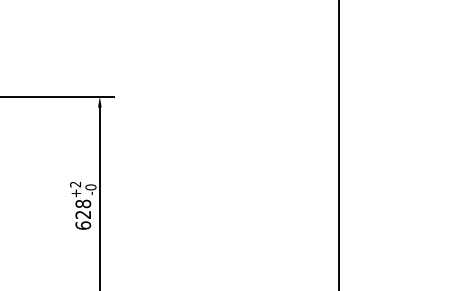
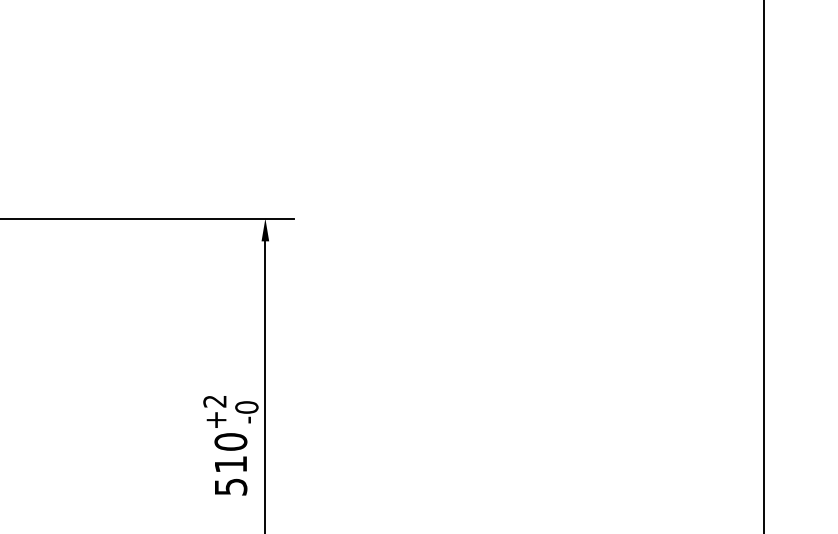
text: (83, 214) -> (231, 463), 628 -> 510

